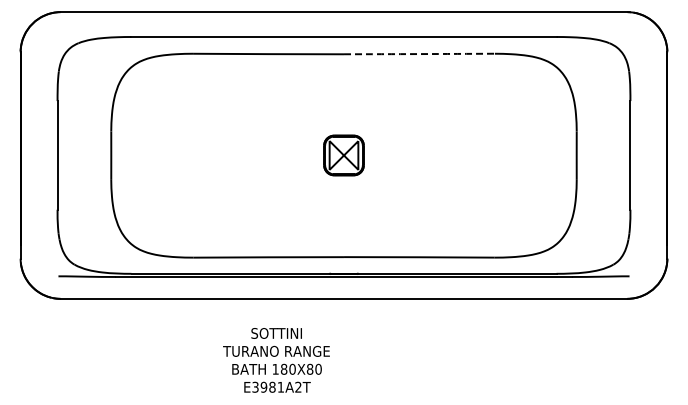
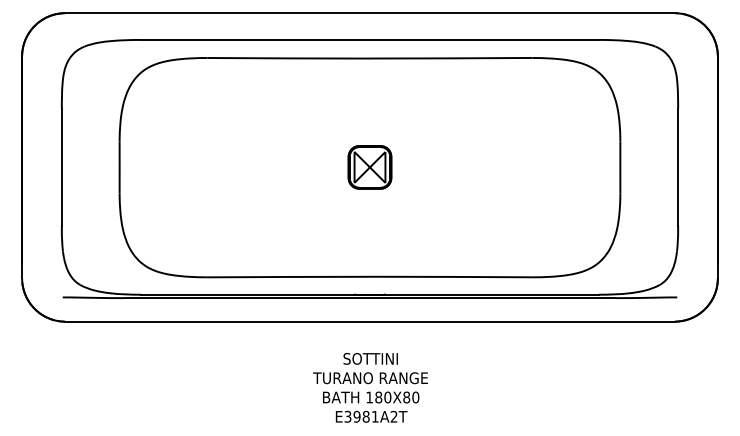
arc: (419, 54) -> (451, 58), dashed -> solid
text: (276, 360) -> (370, 387), moved

